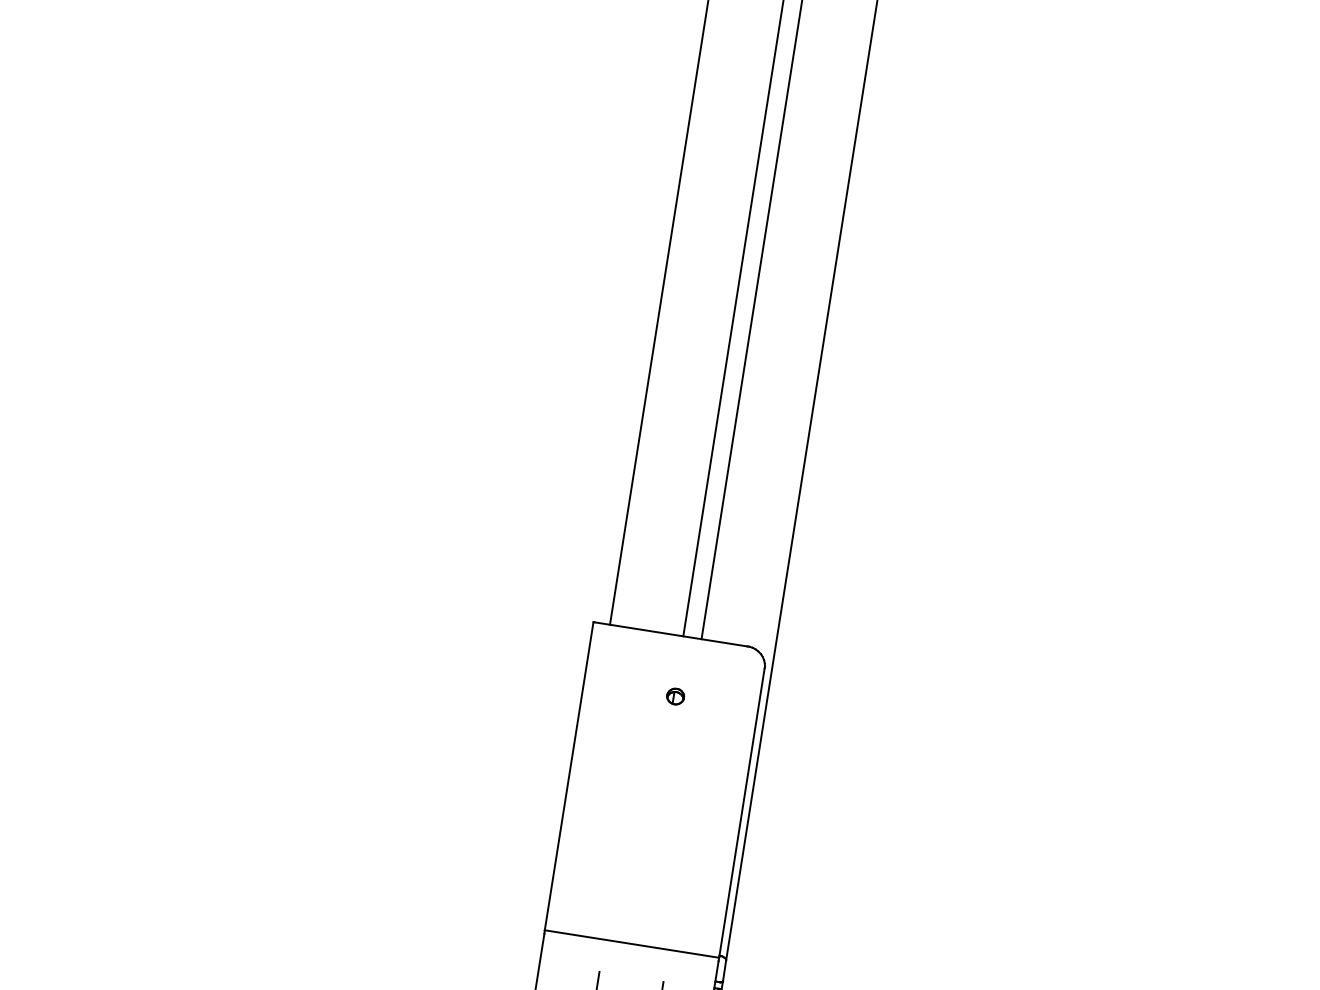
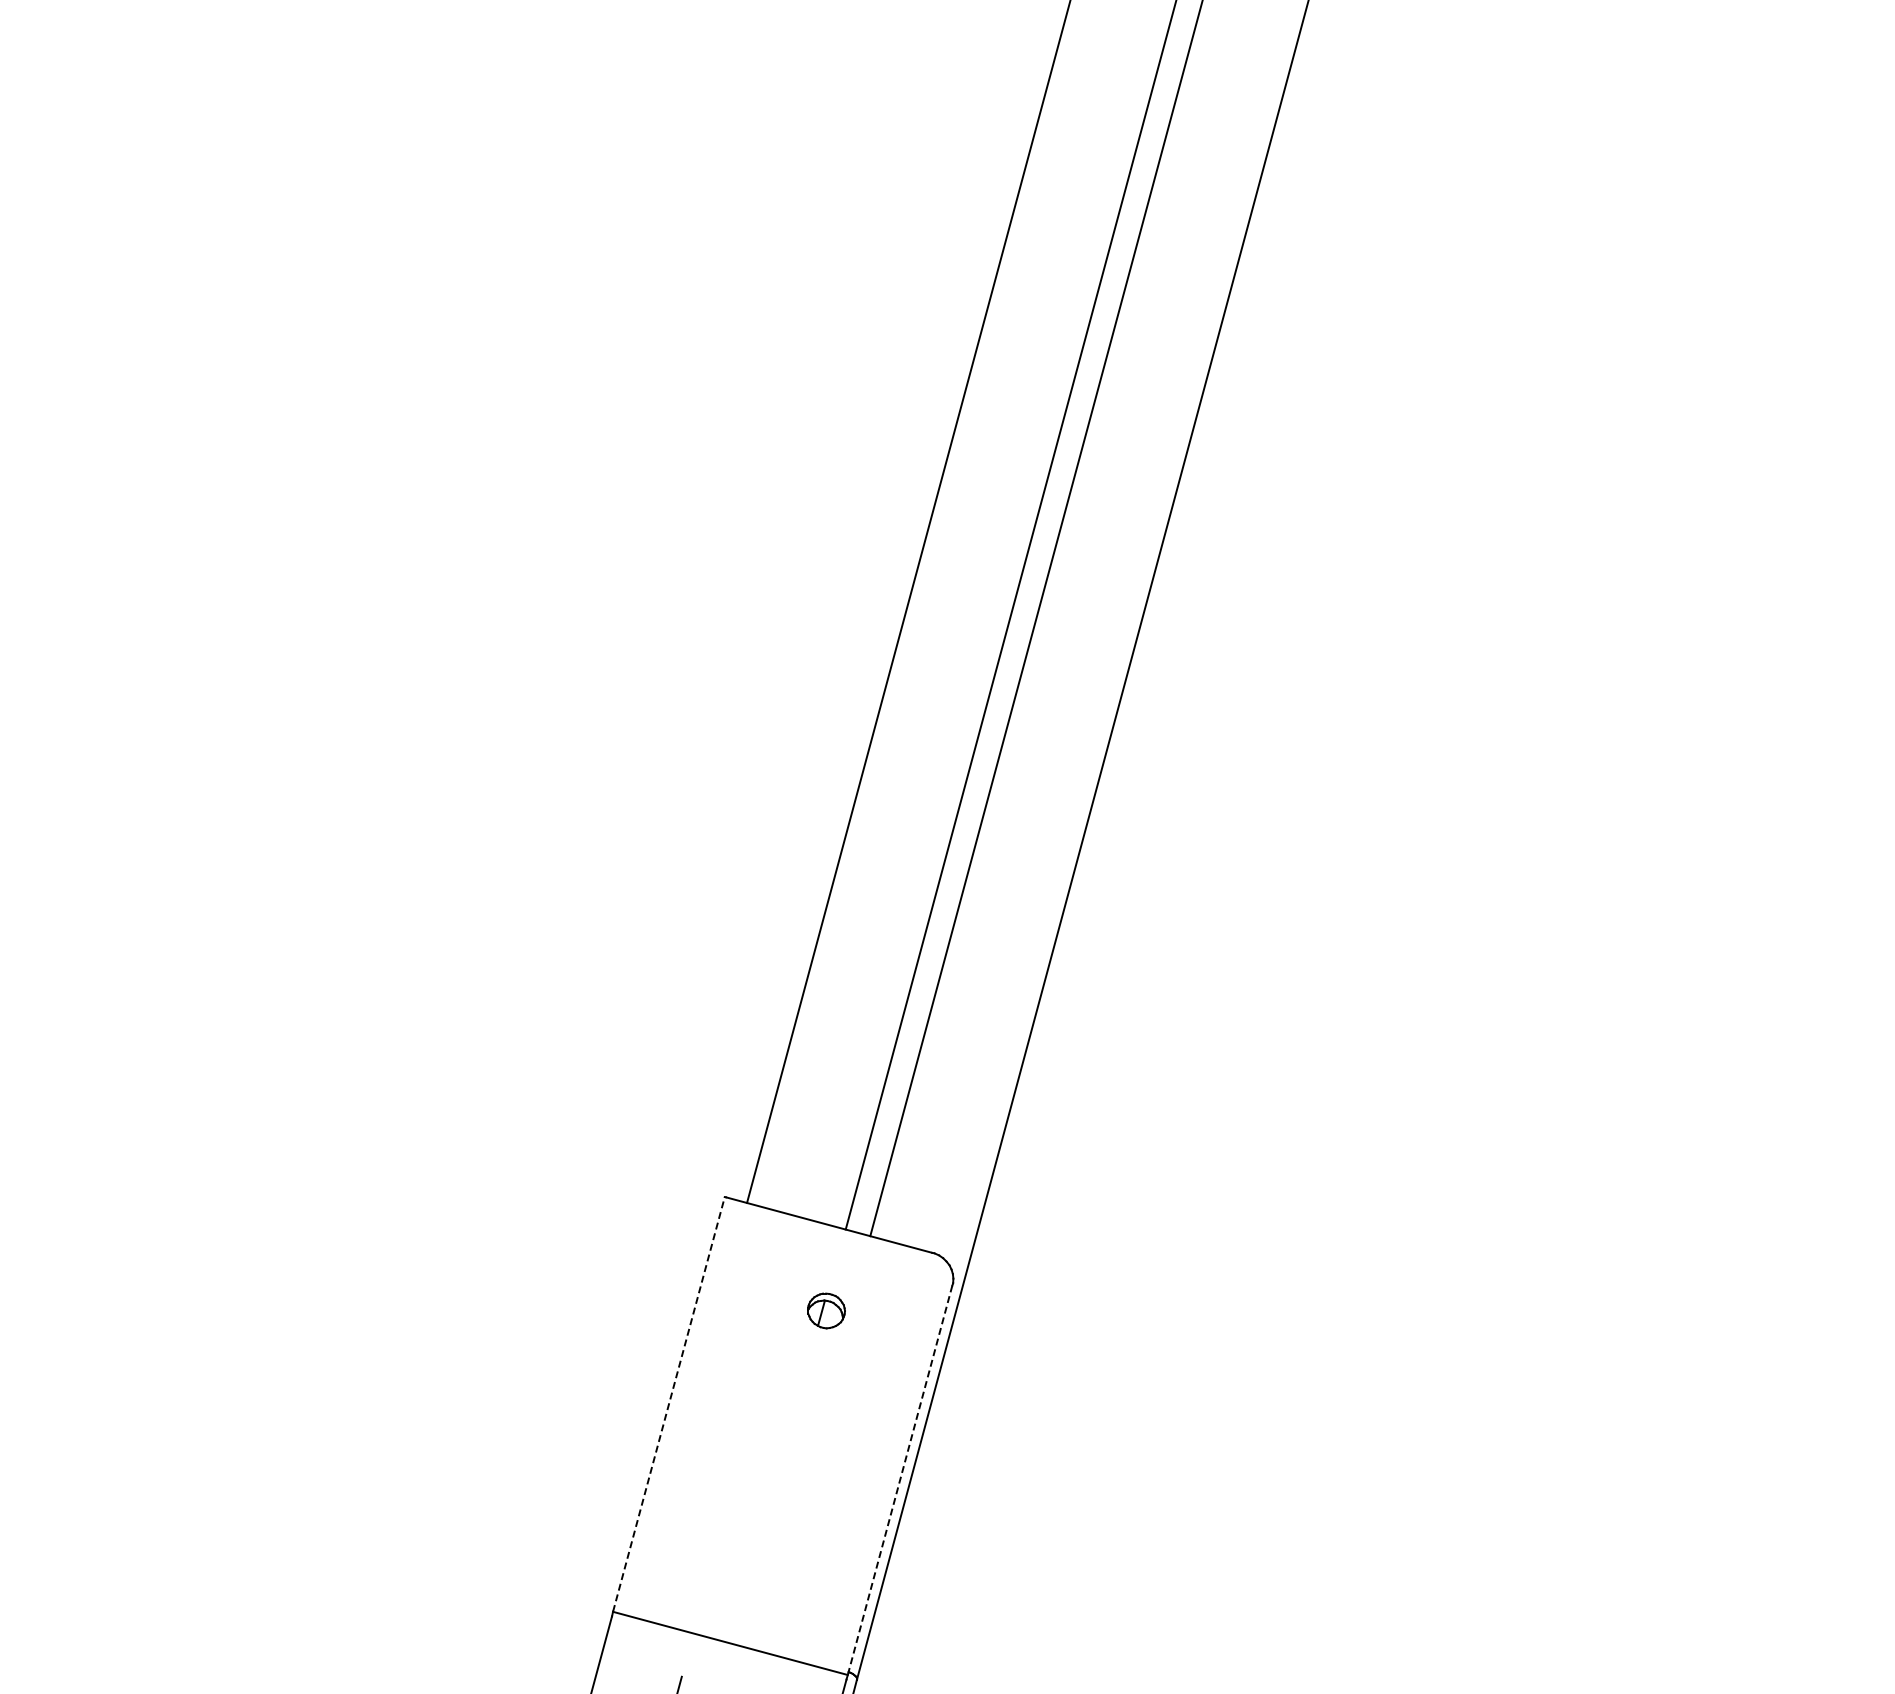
part: (675, 696) -> (826, 1310), size x1.6
line: (568, 776) -> (668, 1404), solid -> dashed
line: (742, 813) -> (900, 1480), solid -> dashed

